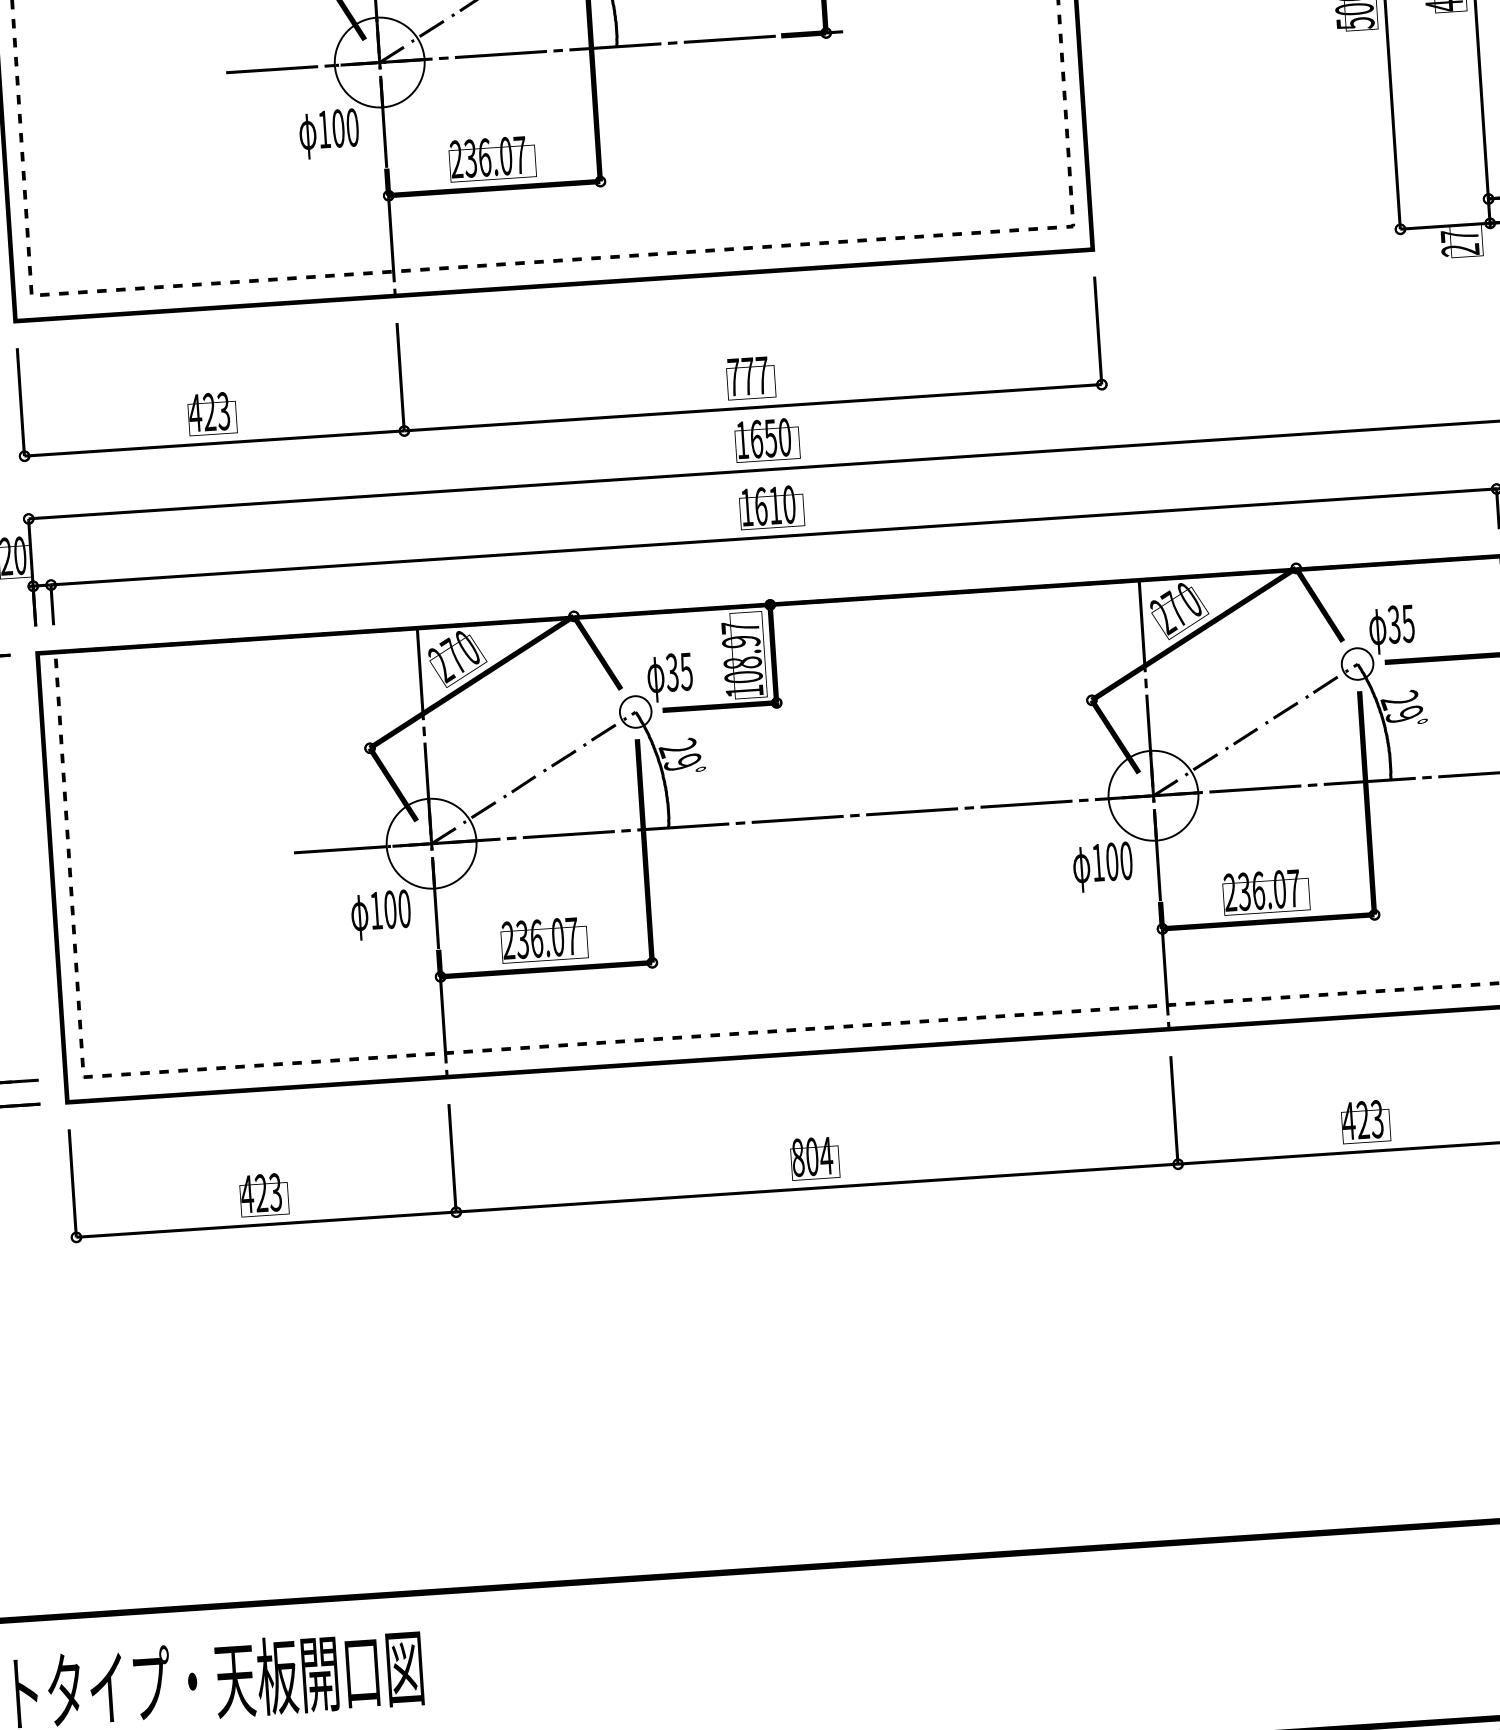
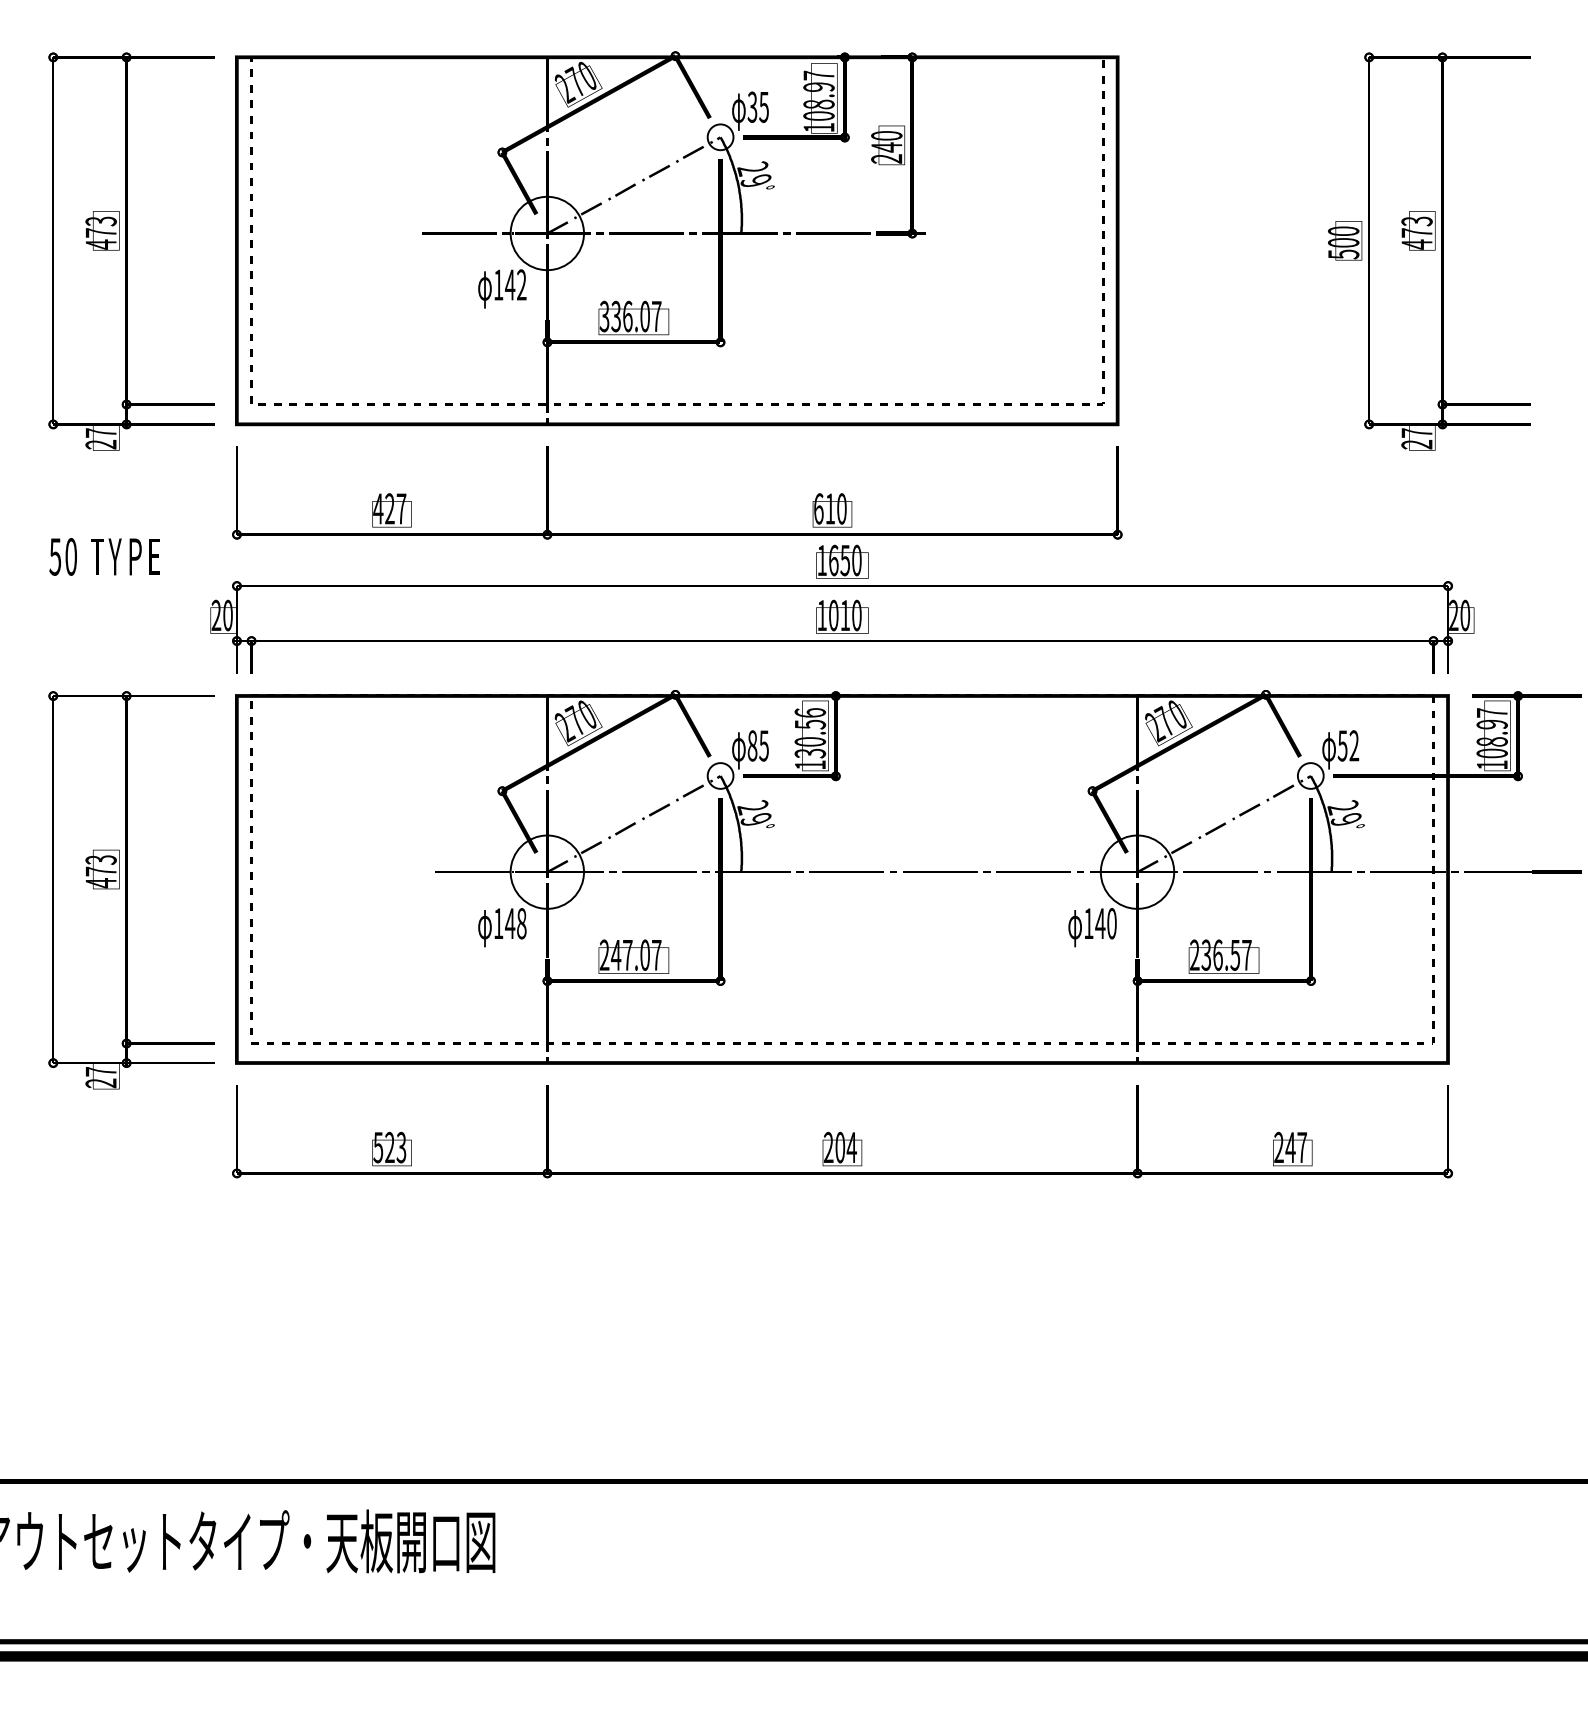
text: (344, 127) -> (515, 284), 100 -> 142
text: (456, 159) -> (604, 316), 236.07 -> 336.07
text: (748, 375) -> (830, 508), 777 -> 610
text: (223, 410) -> (401, 508), 423 -> 427
text: (760, 506) -> (833, 615), 1610 -> 1010
text: (1401, 623) -> (1348, 745), 35 -> 52
text: (742, 652) -> (810, 733), 108.97 -> 130.56
text: (672, 672) -> (752, 745), 35 -> 85
text: (1112, 861) -> (1100, 923), 100 -> 140
text: (1280, 888) -> (1235, 954), 236.07 -> 236.57
text: (396, 909) -> (515, 923), 100 -> 148
text: (529, 938) -> (621, 954), 236.07 -> 247.07
text: (1362, 1120) -> (1290, 1147), 423 -> 247
text: (797, 1157) -> (828, 1147), 804 -> 204
text: (247, 1194) -> (378, 1147), 423 -> 523

